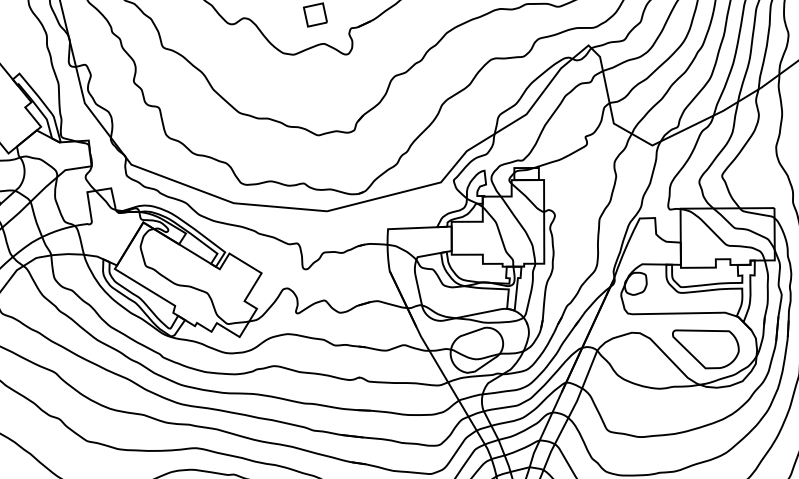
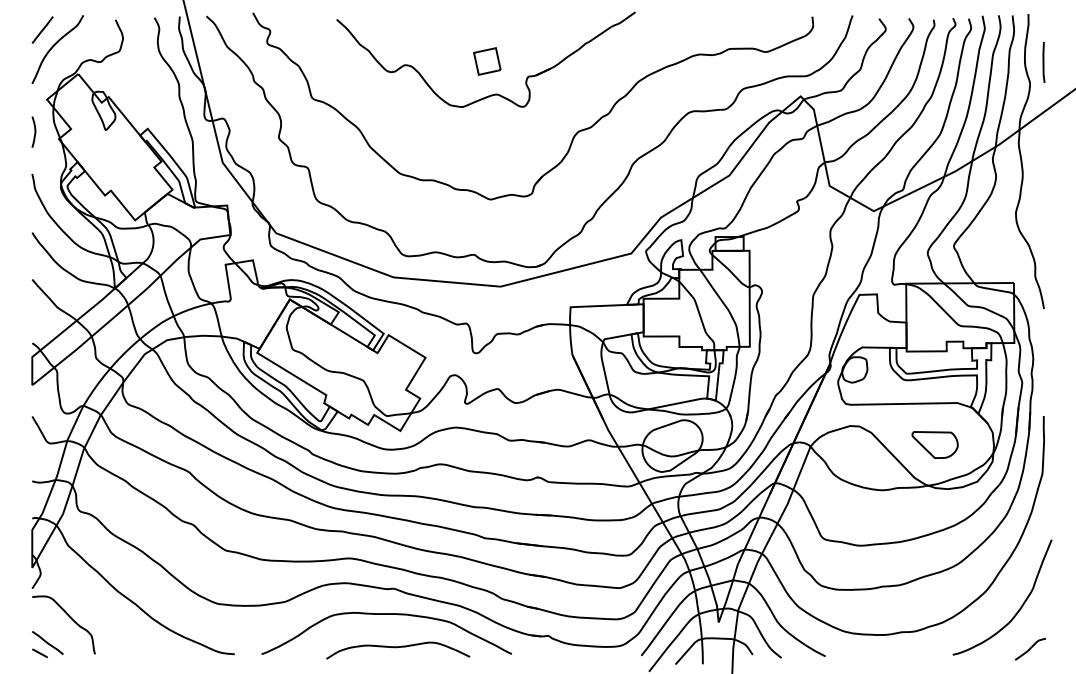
part: (705, 348) -> (934, 444), size x0.6

